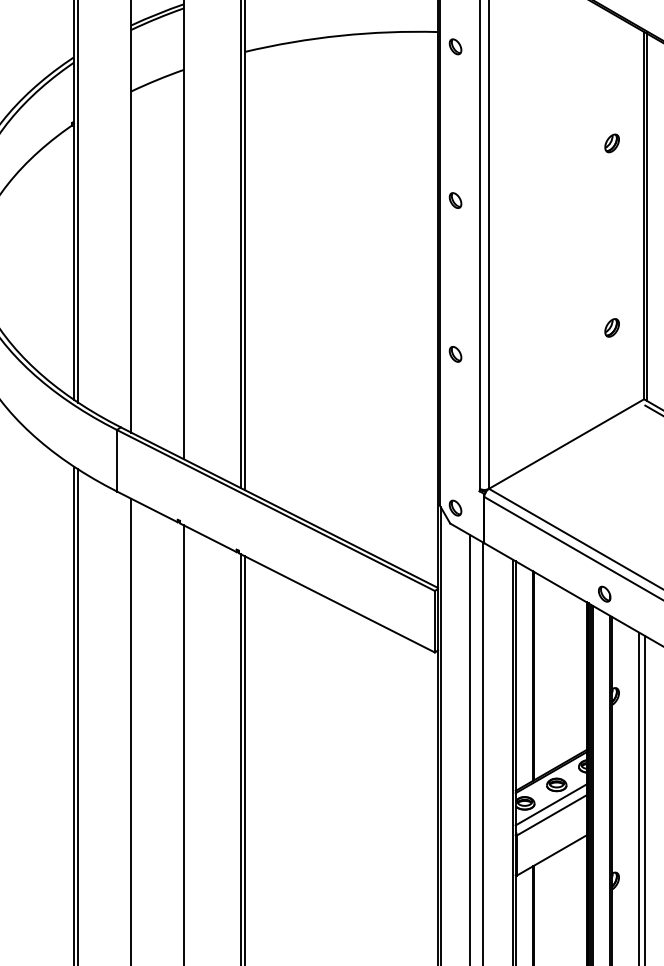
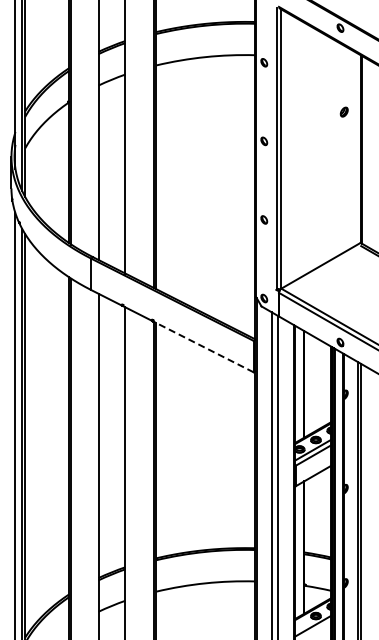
part: (610, 328) -> (343, 206), removed
line: (336, 601) -> (203, 346), solid -> dashed

